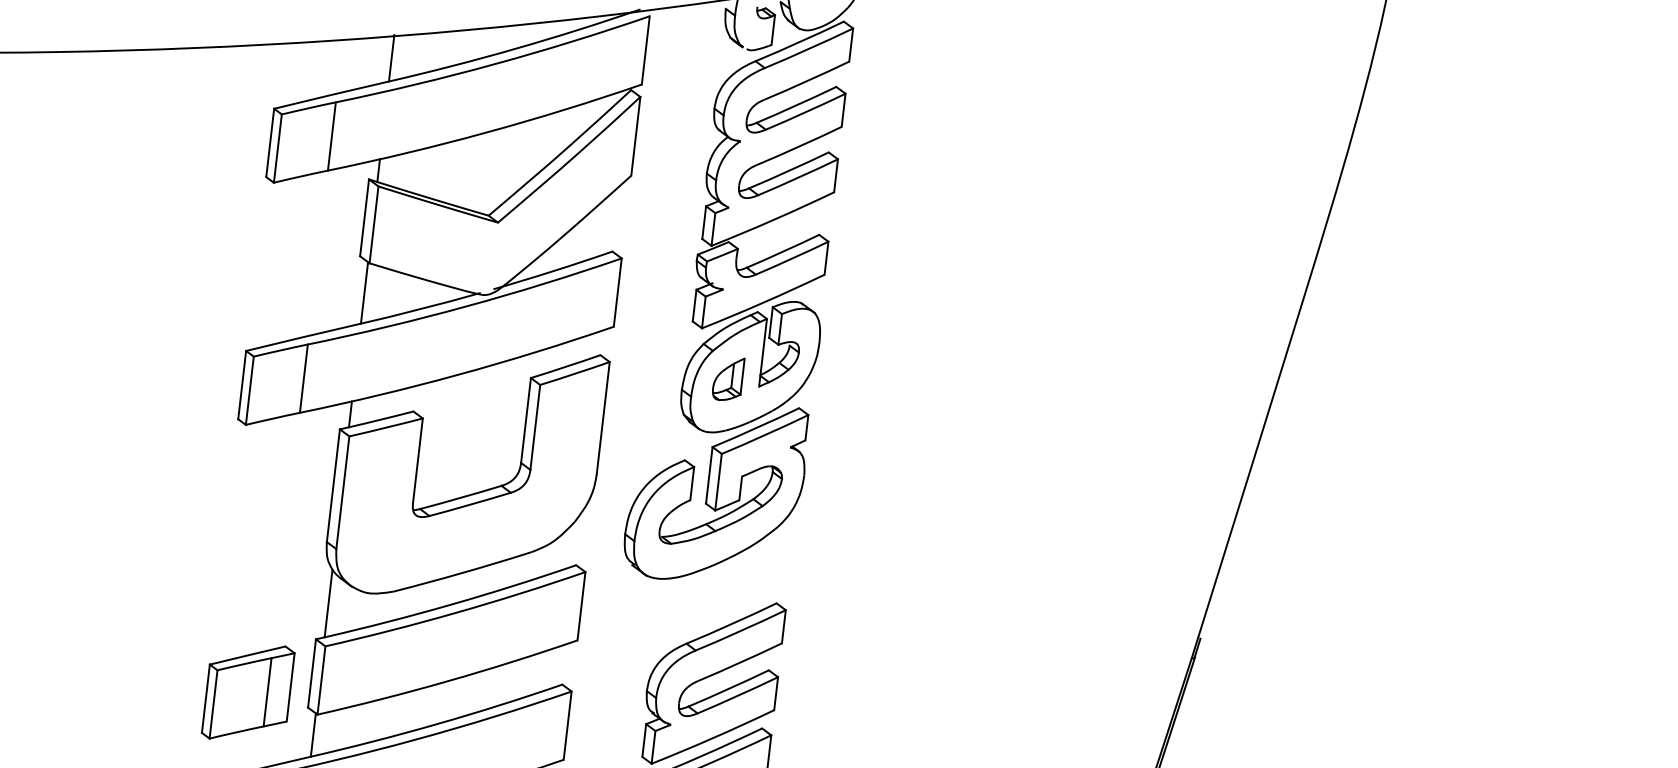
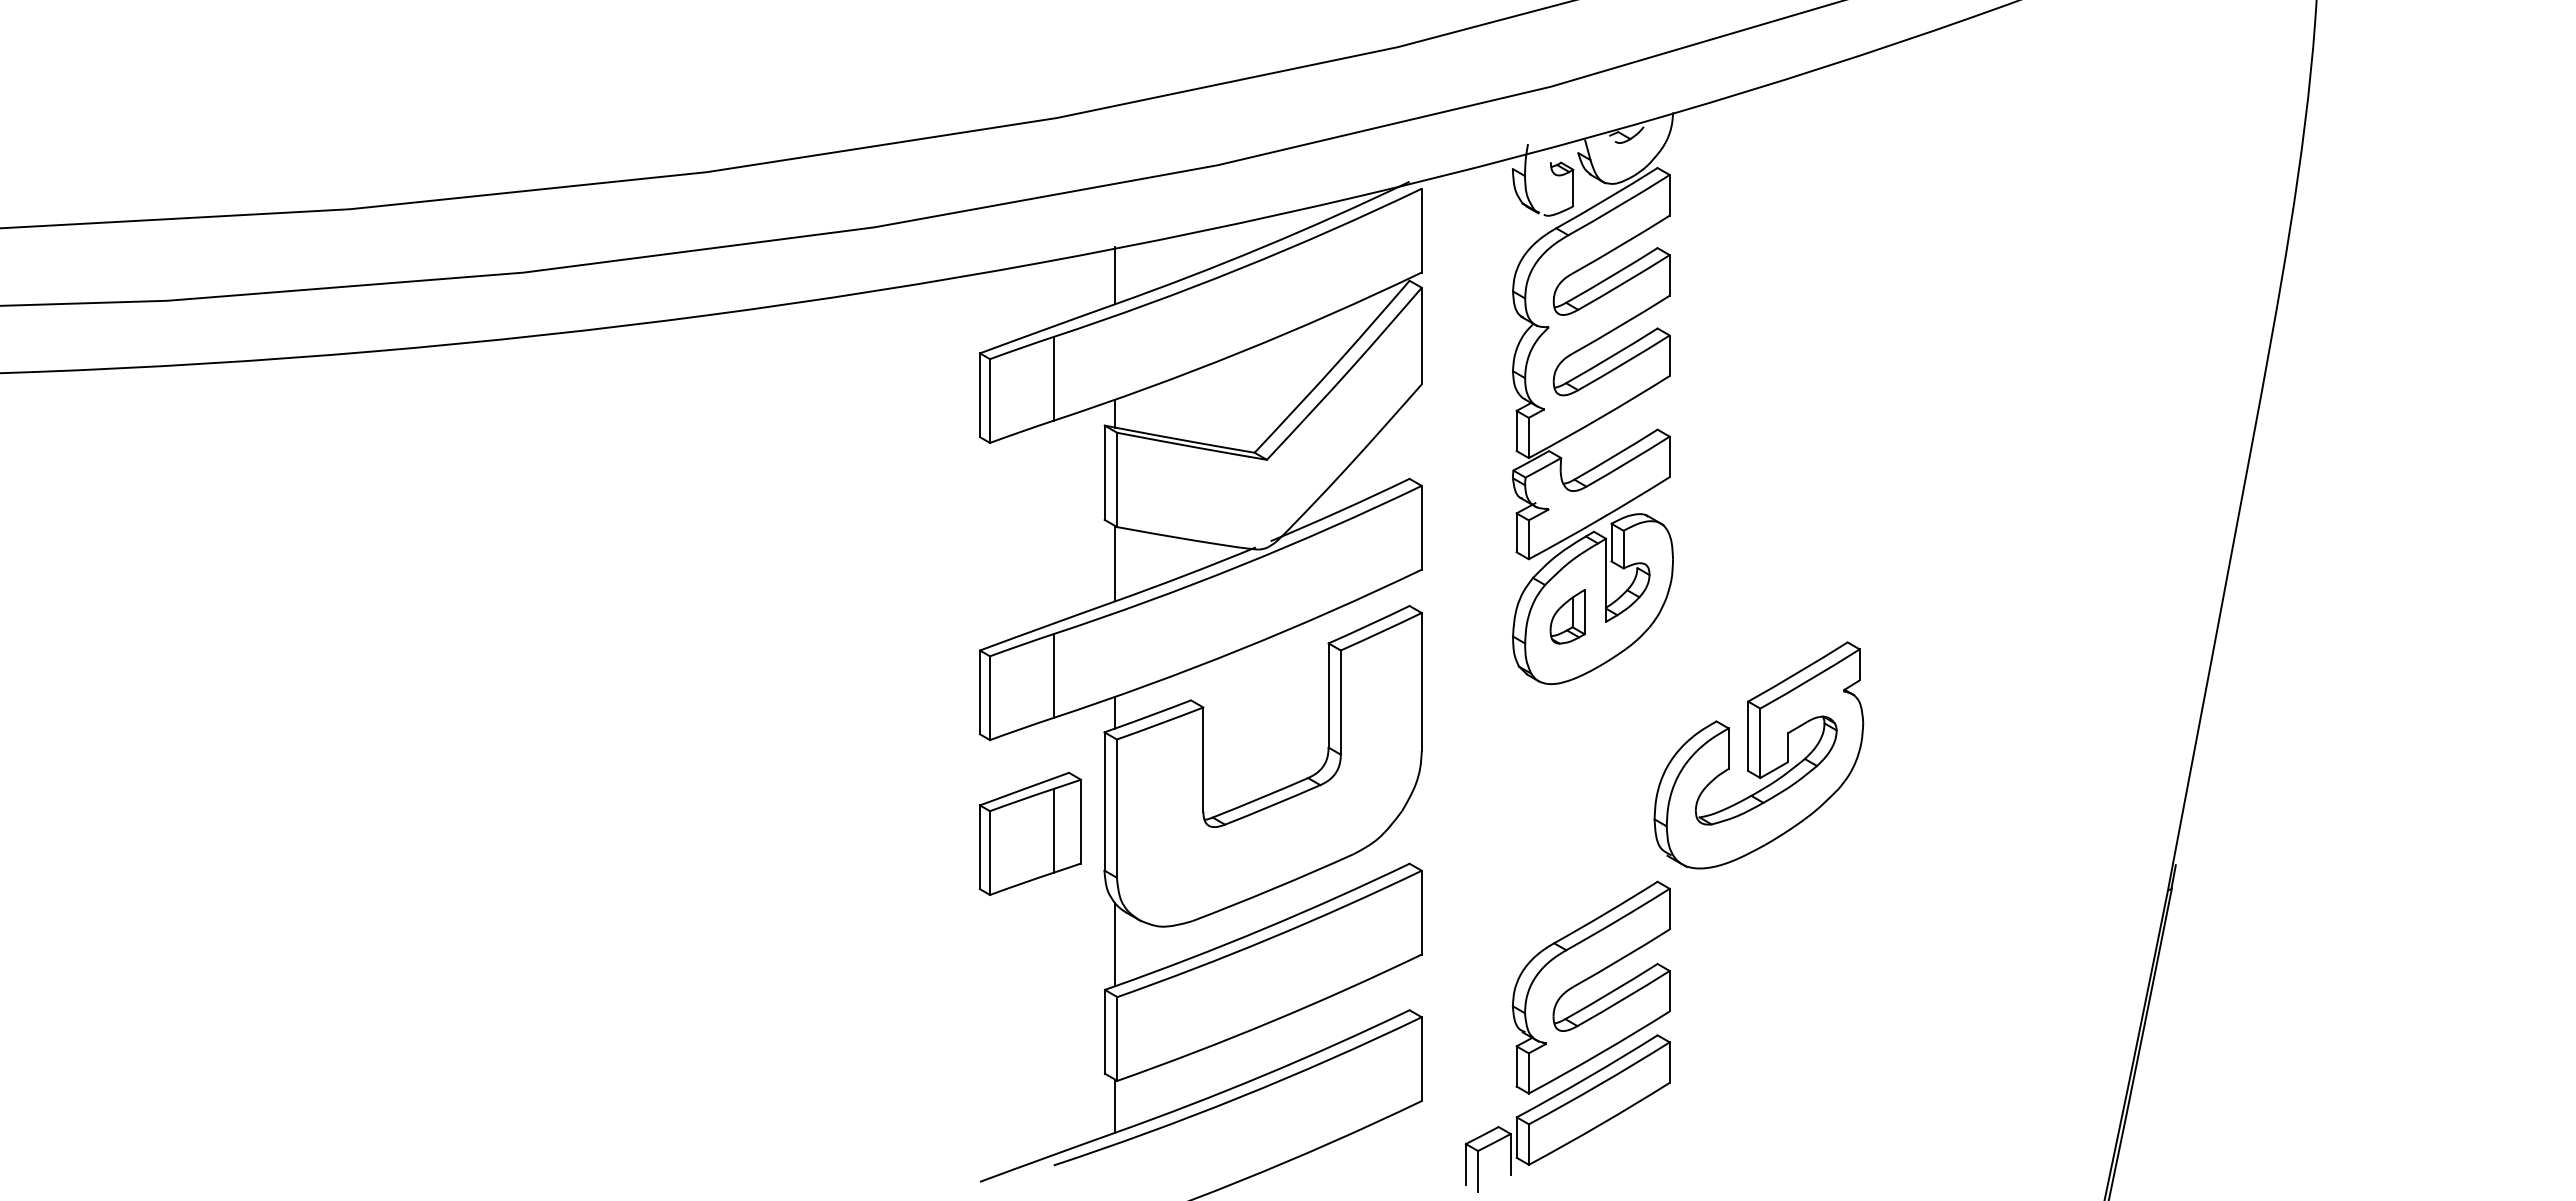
part: (715, 492) -> (1758, 755), moved
part: (248, 692) -> (1030, 833), moved

